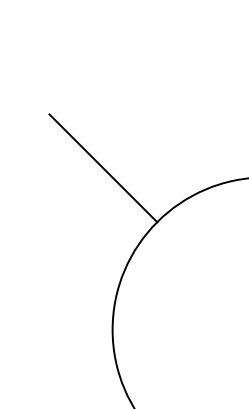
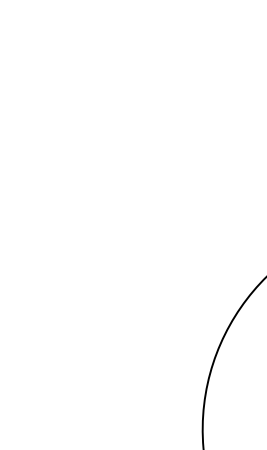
line: (103, 168) -> (171, 222), removed

